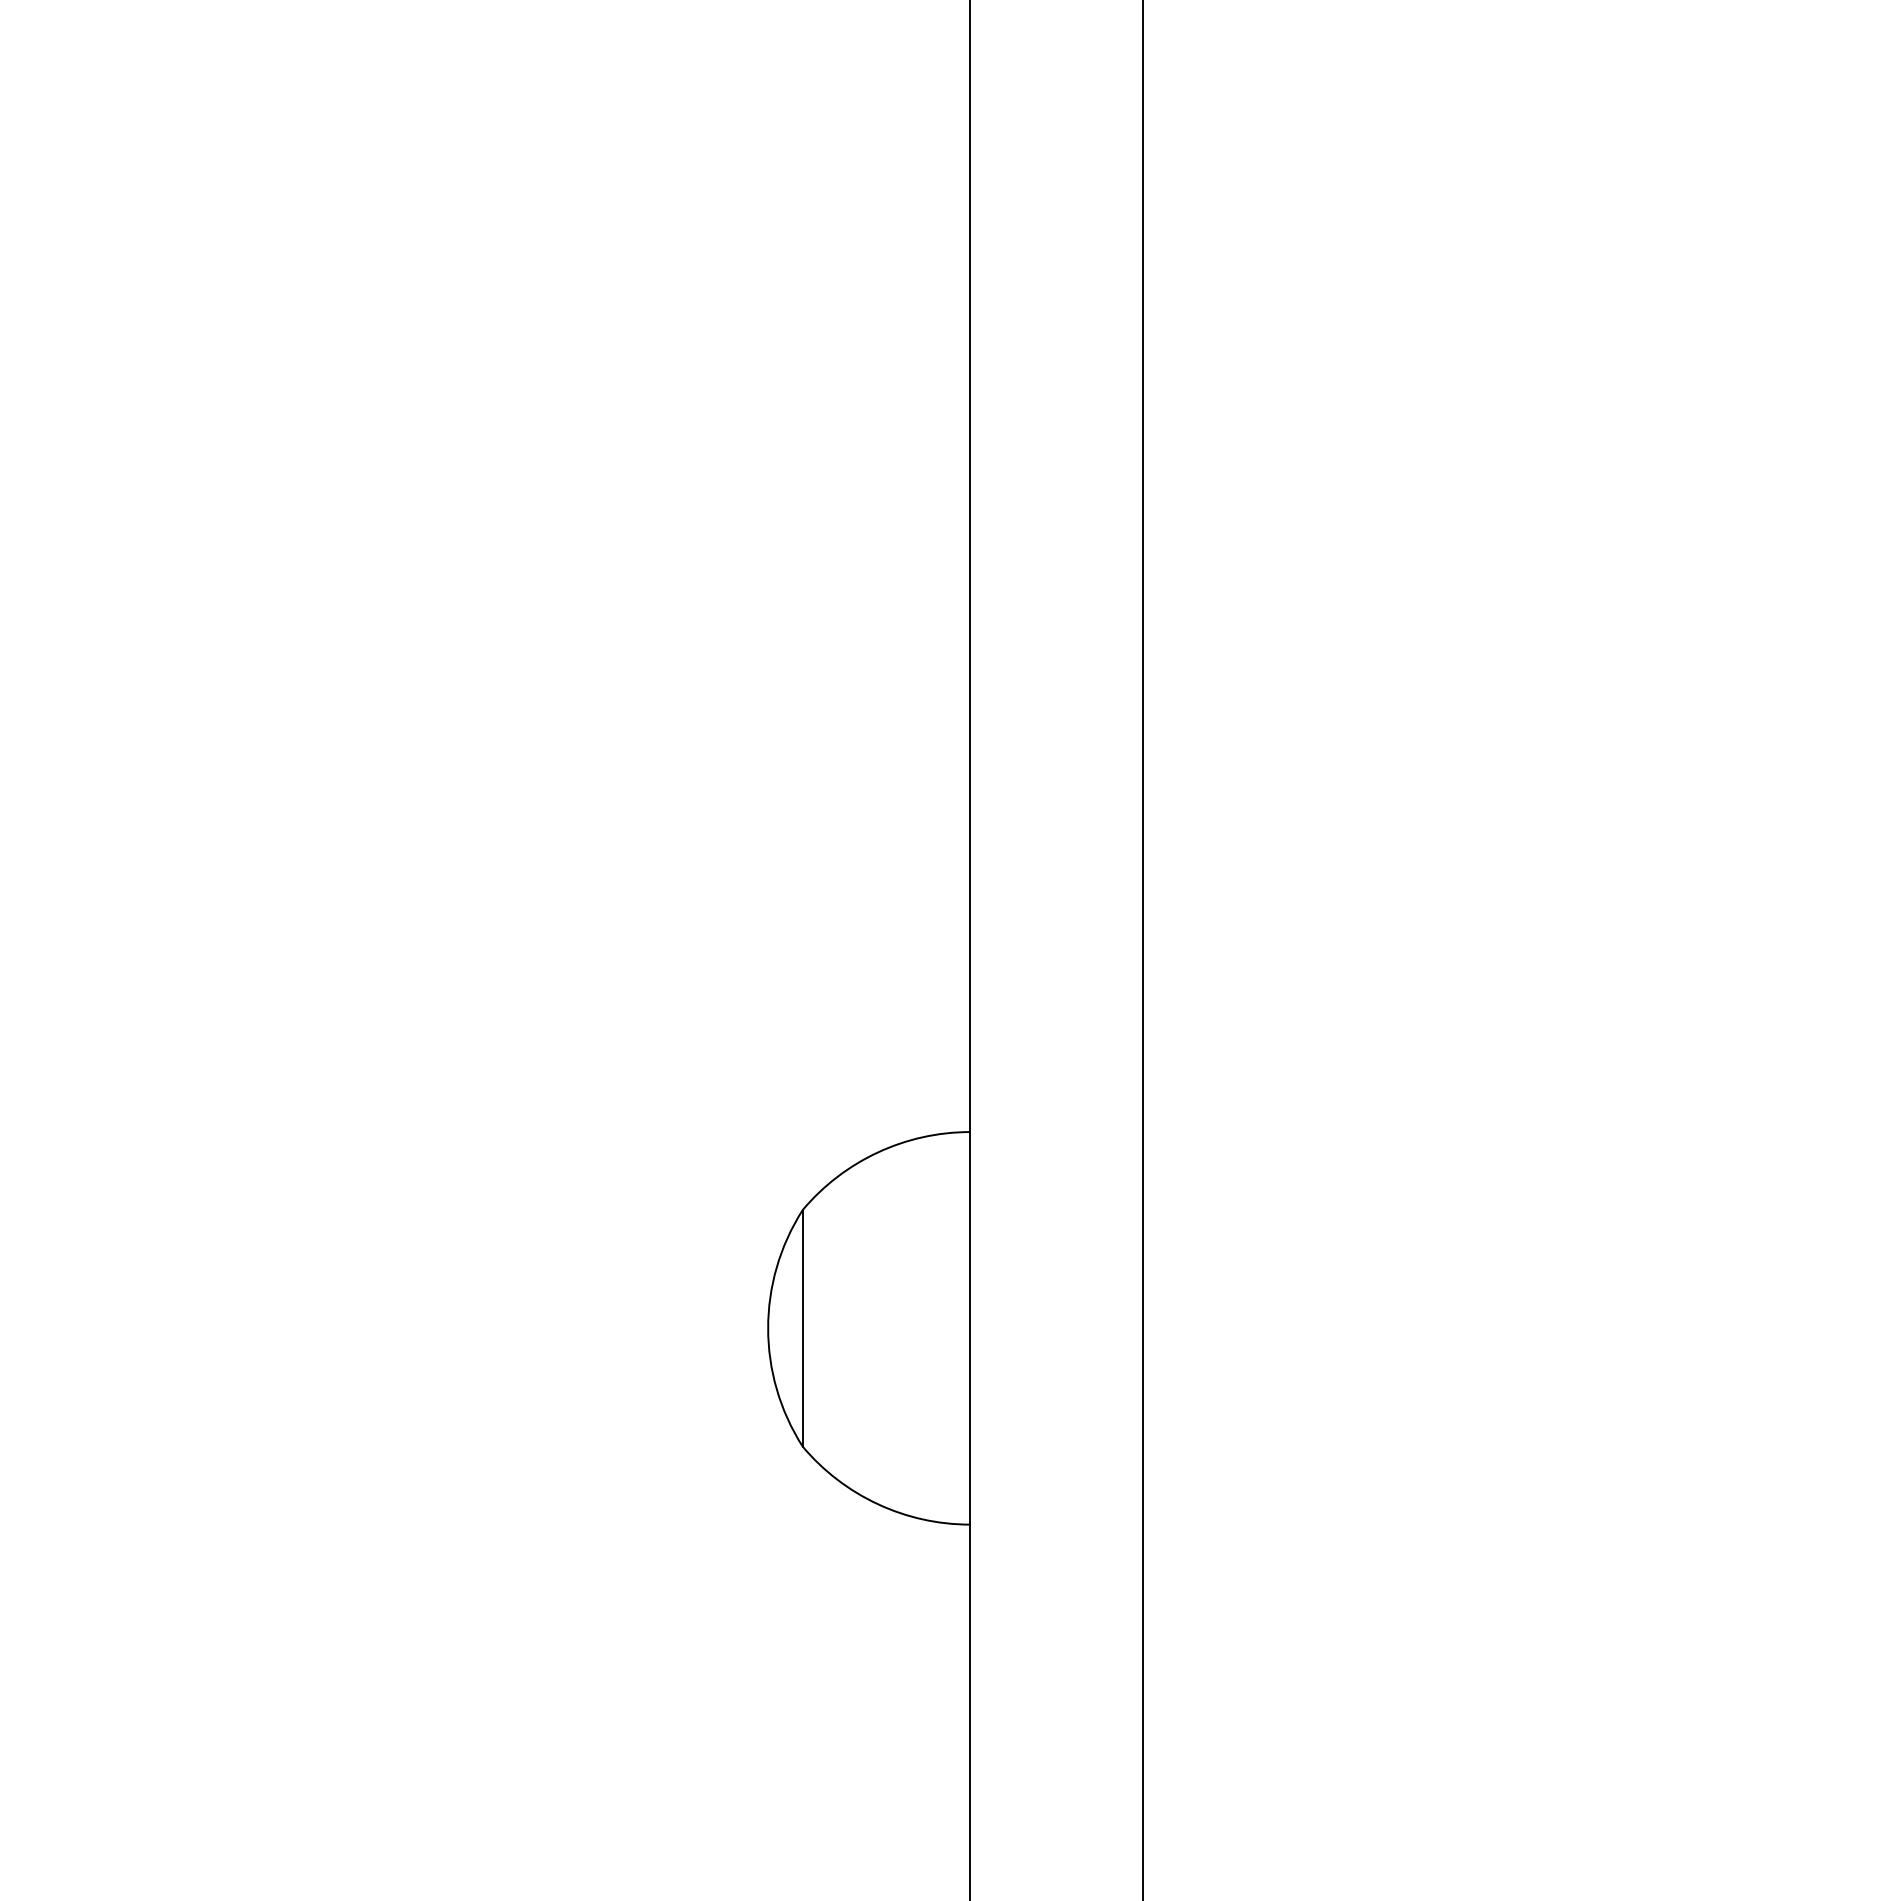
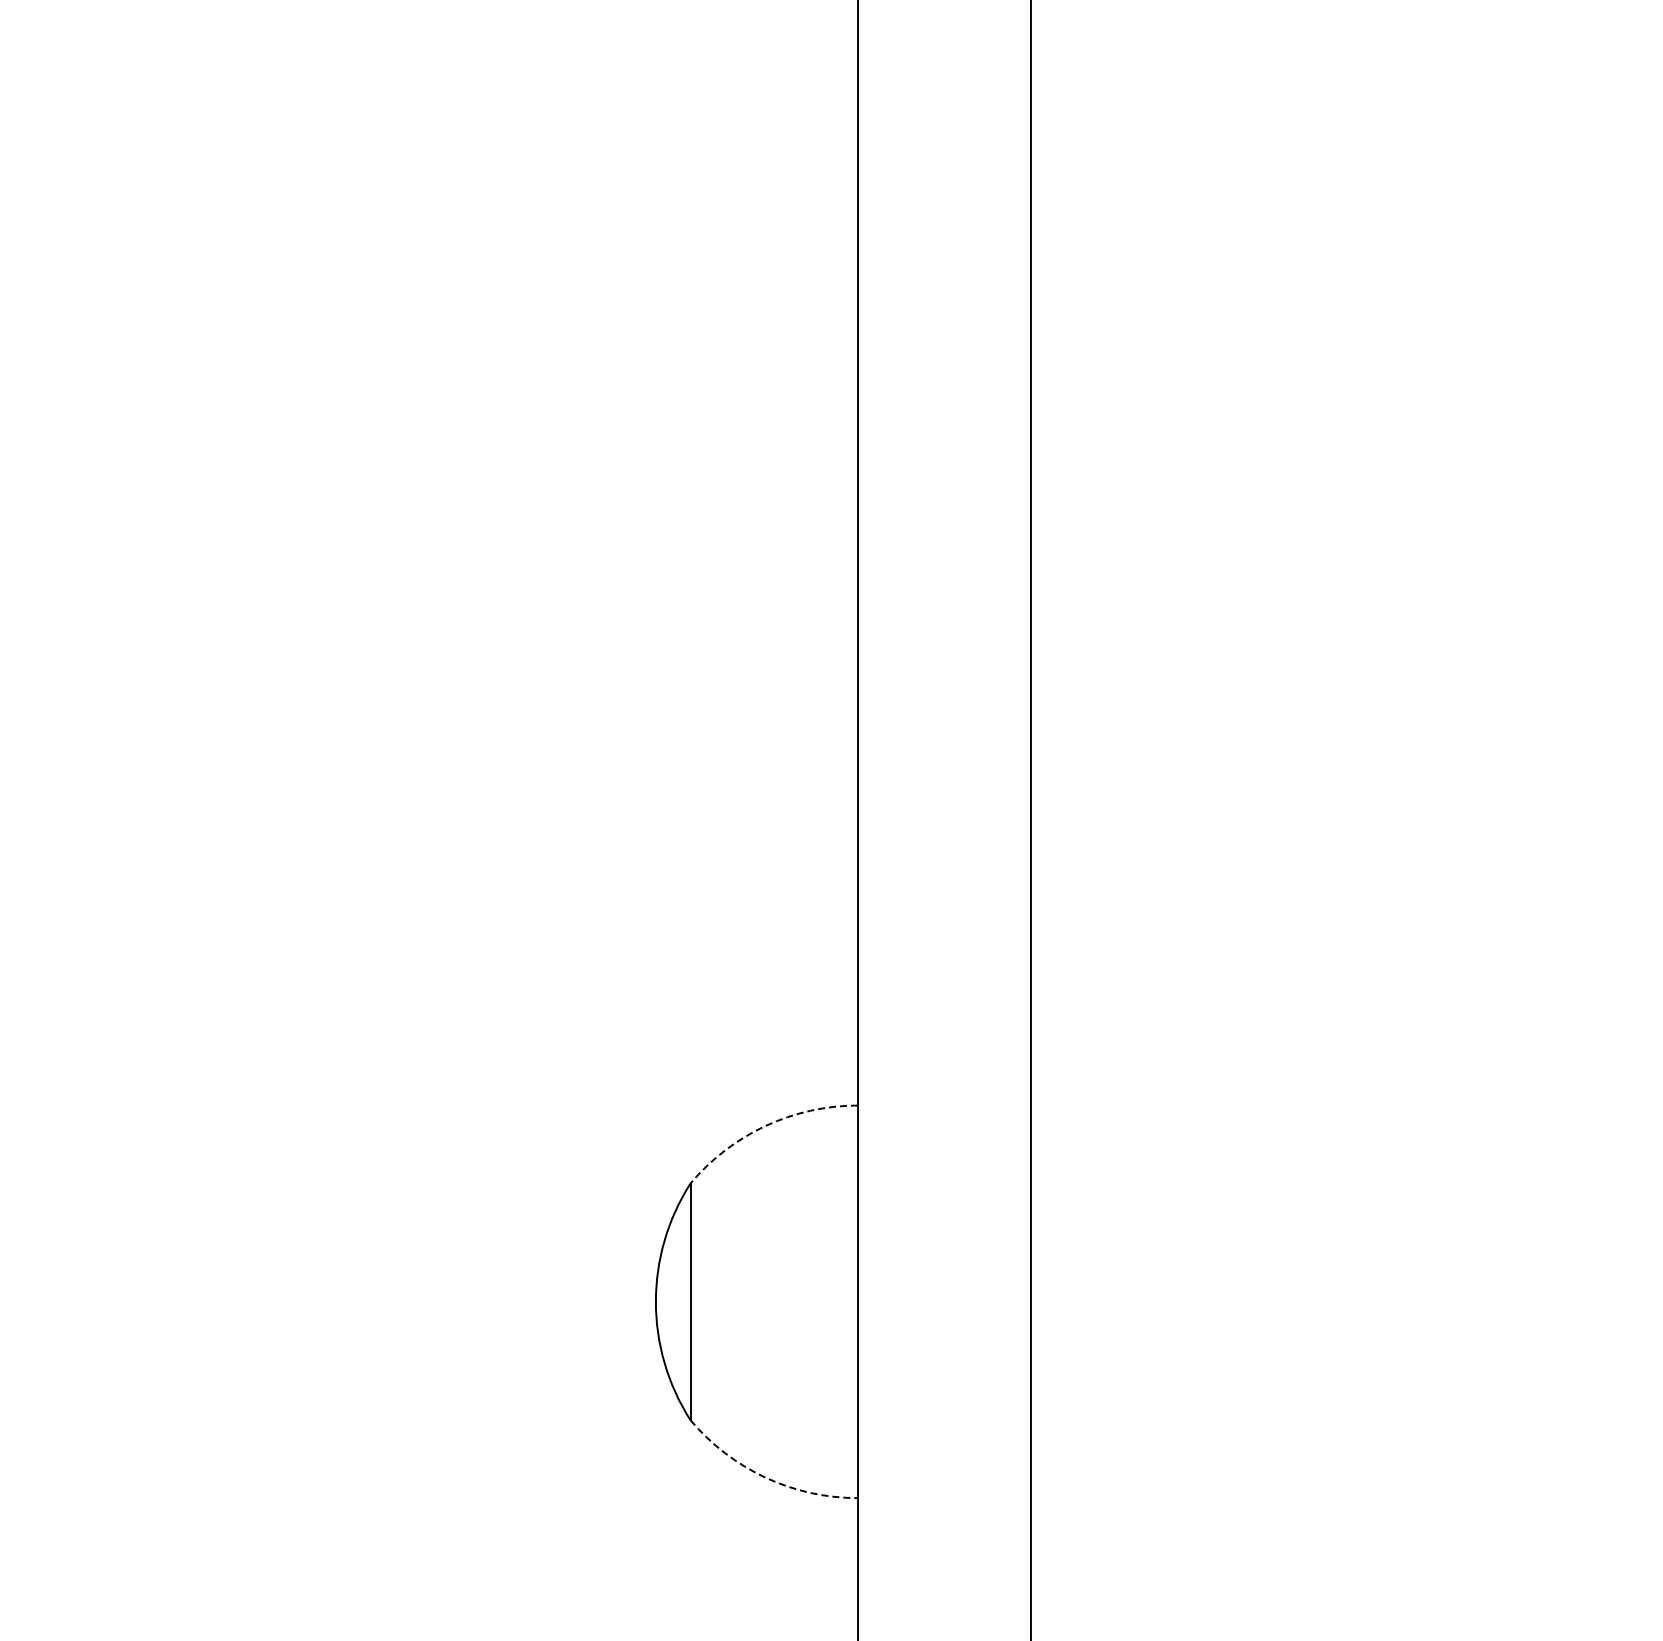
arc: (877, 1152) -> (765, 1126), solid -> dashed
arc: (877, 1504) -> (765, 1478), solid -> dashed

